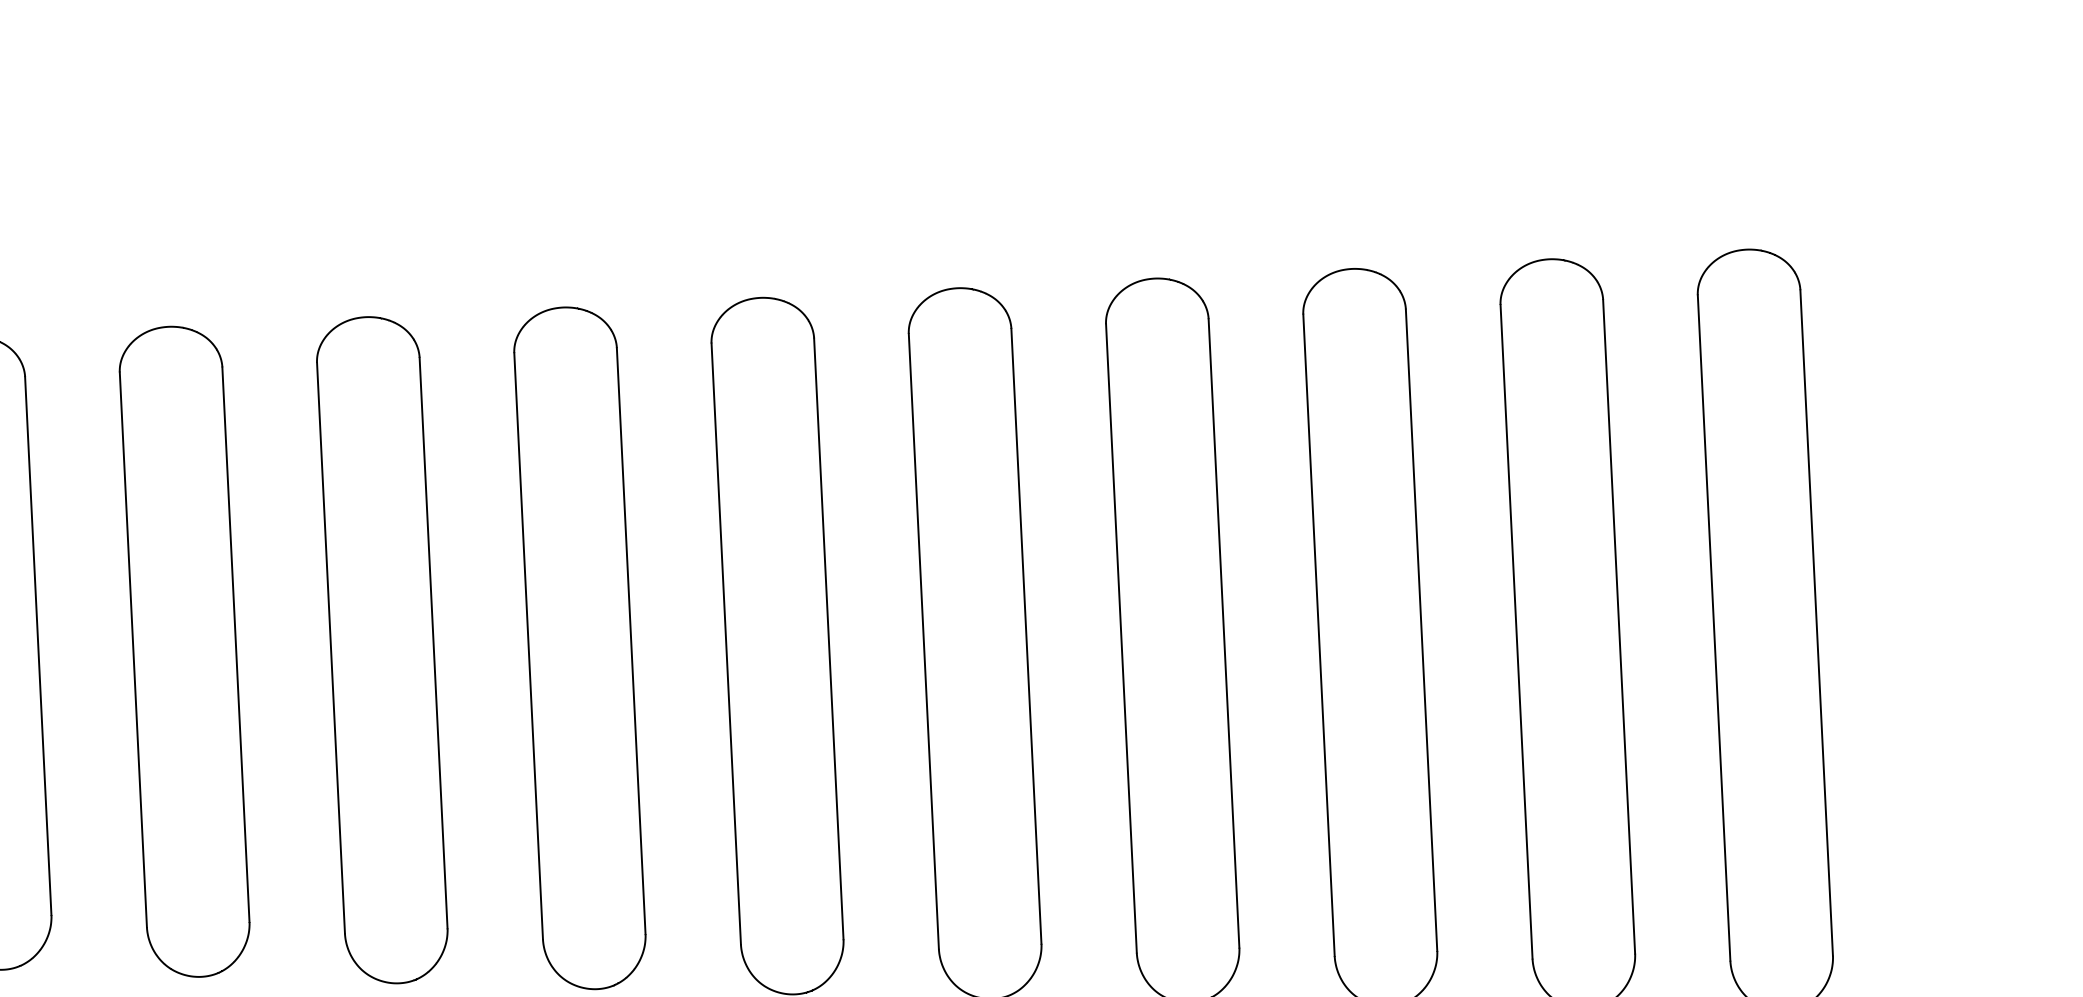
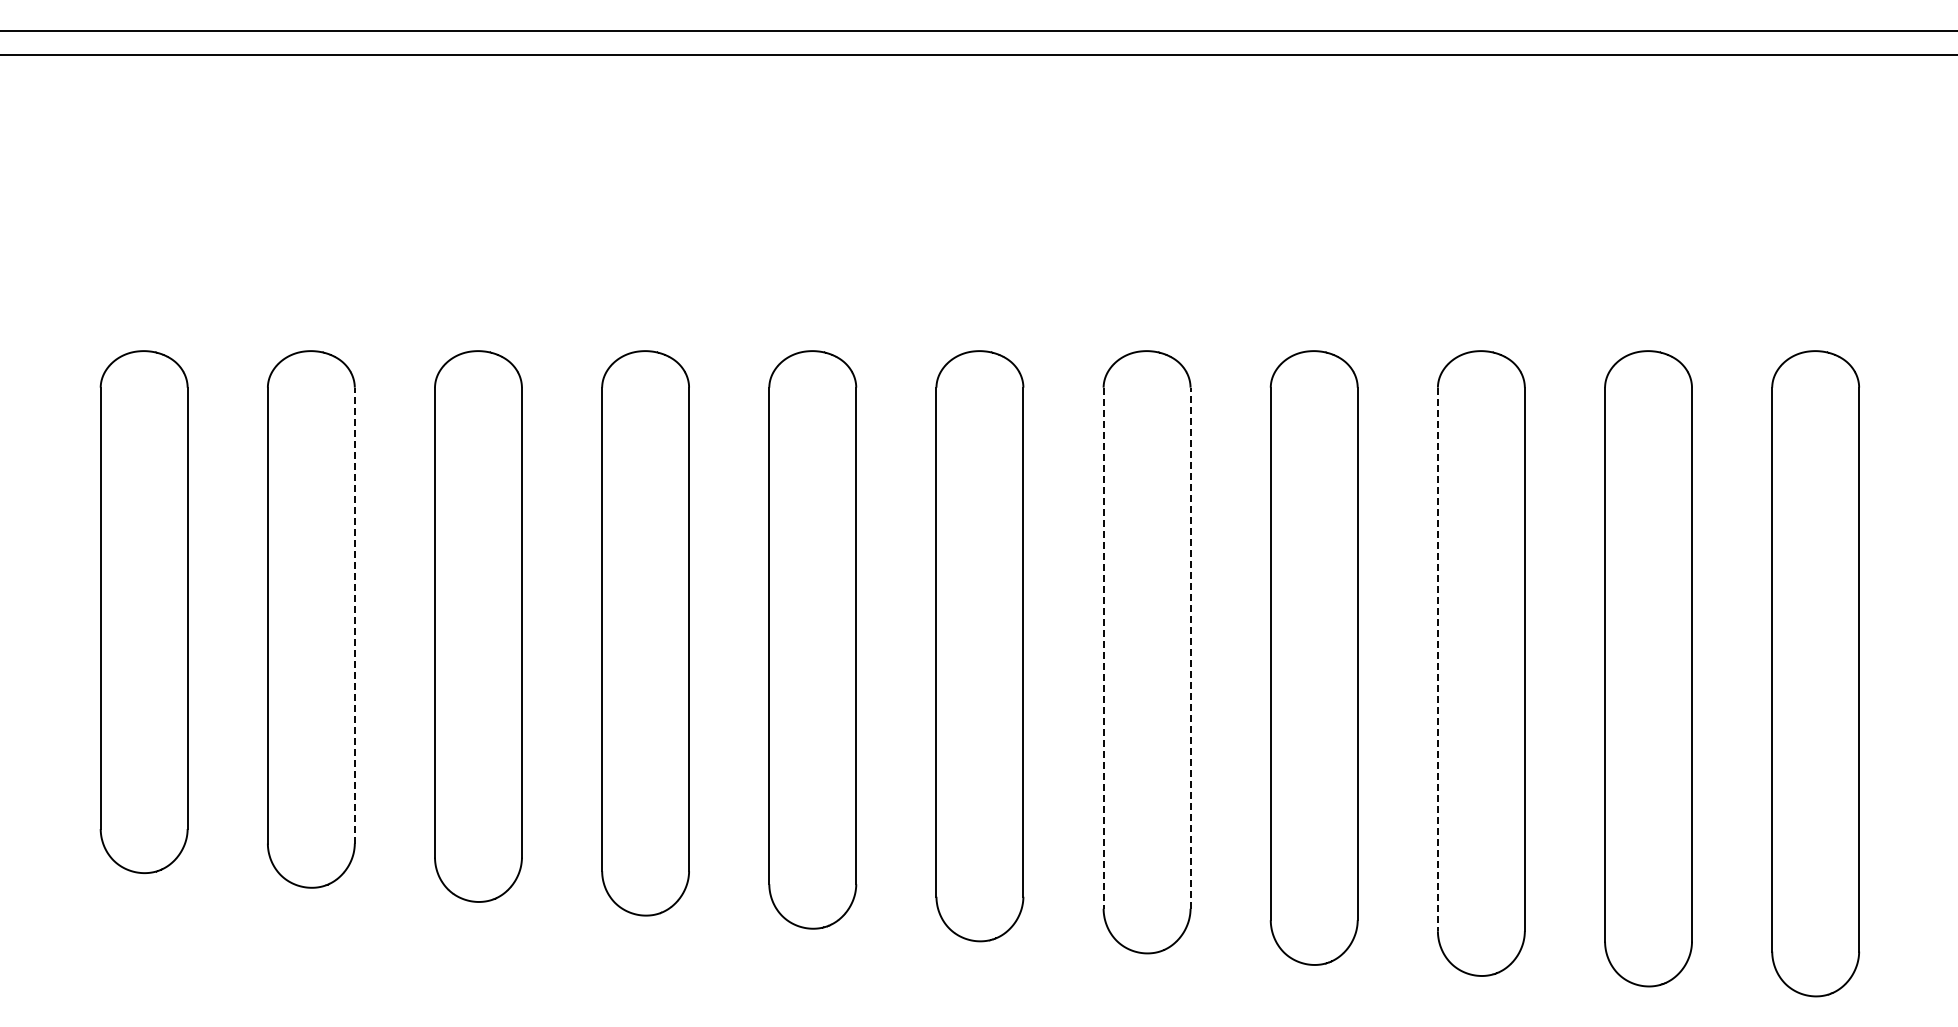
line: (1318, 635) -> (1437, 659), solid -> dashed
line: (1026, 636) -> (1190, 648), solid -> dashed
line: (923, 641) -> (1103, 648), solid -> dashed
line: (37, 645) -> (354, 615), solid -> dashed

